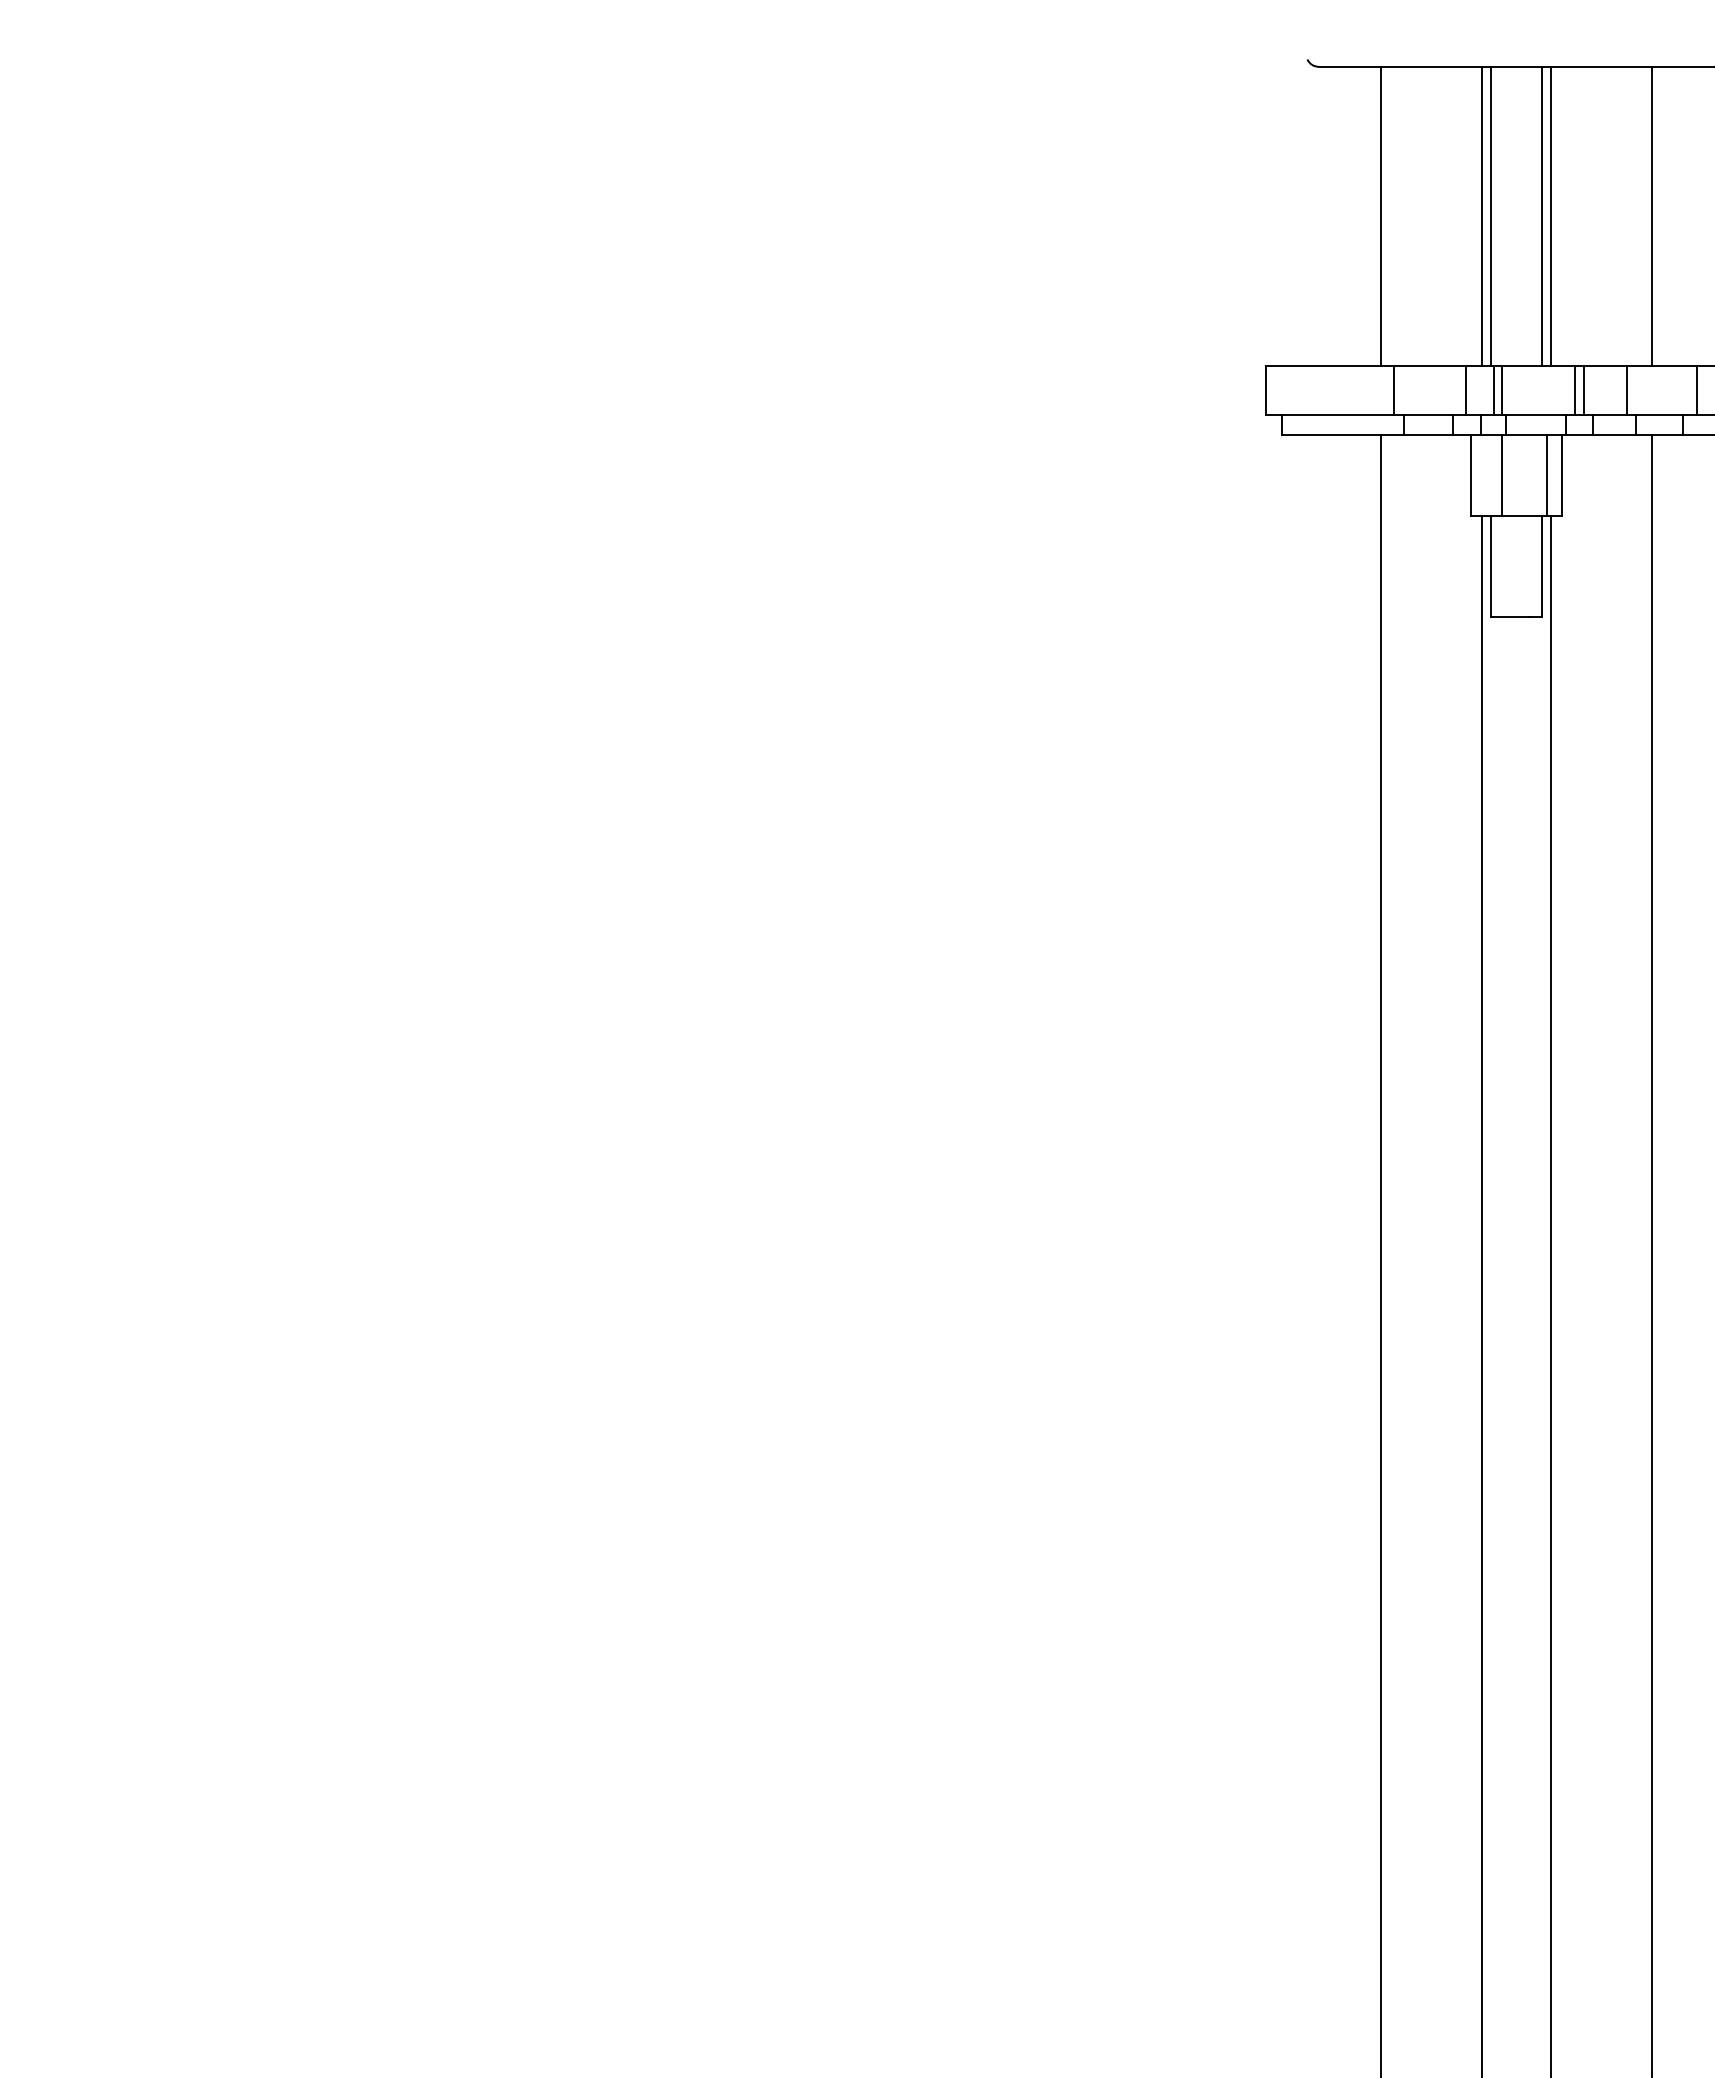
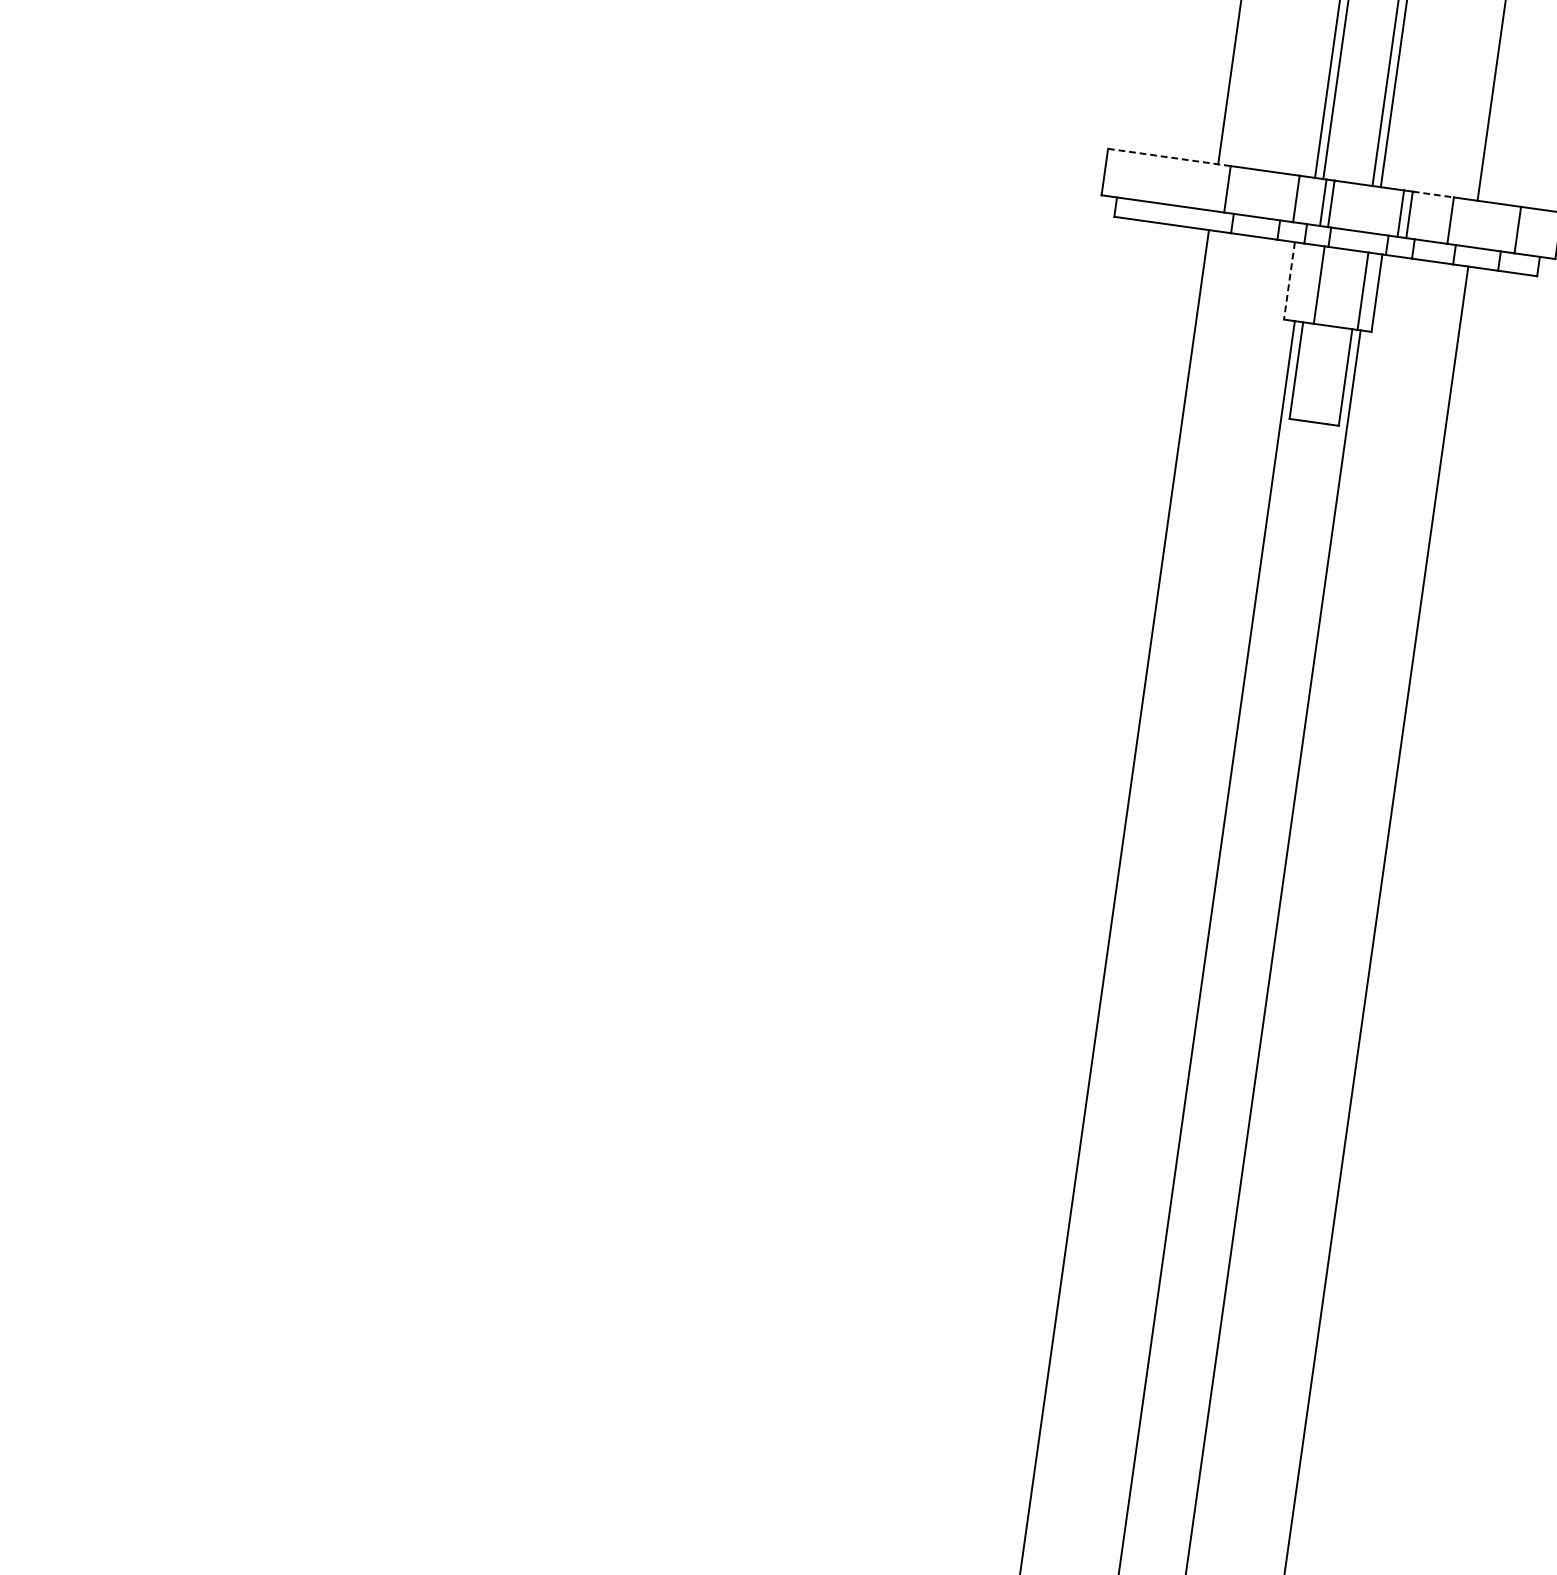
line: (1330, 366) -> (1169, 157), solid -> dashed
line: (1605, 366) -> (1433, 194), solid -> dashed
line: (1470, 475) -> (1289, 280), solid -> dashed

